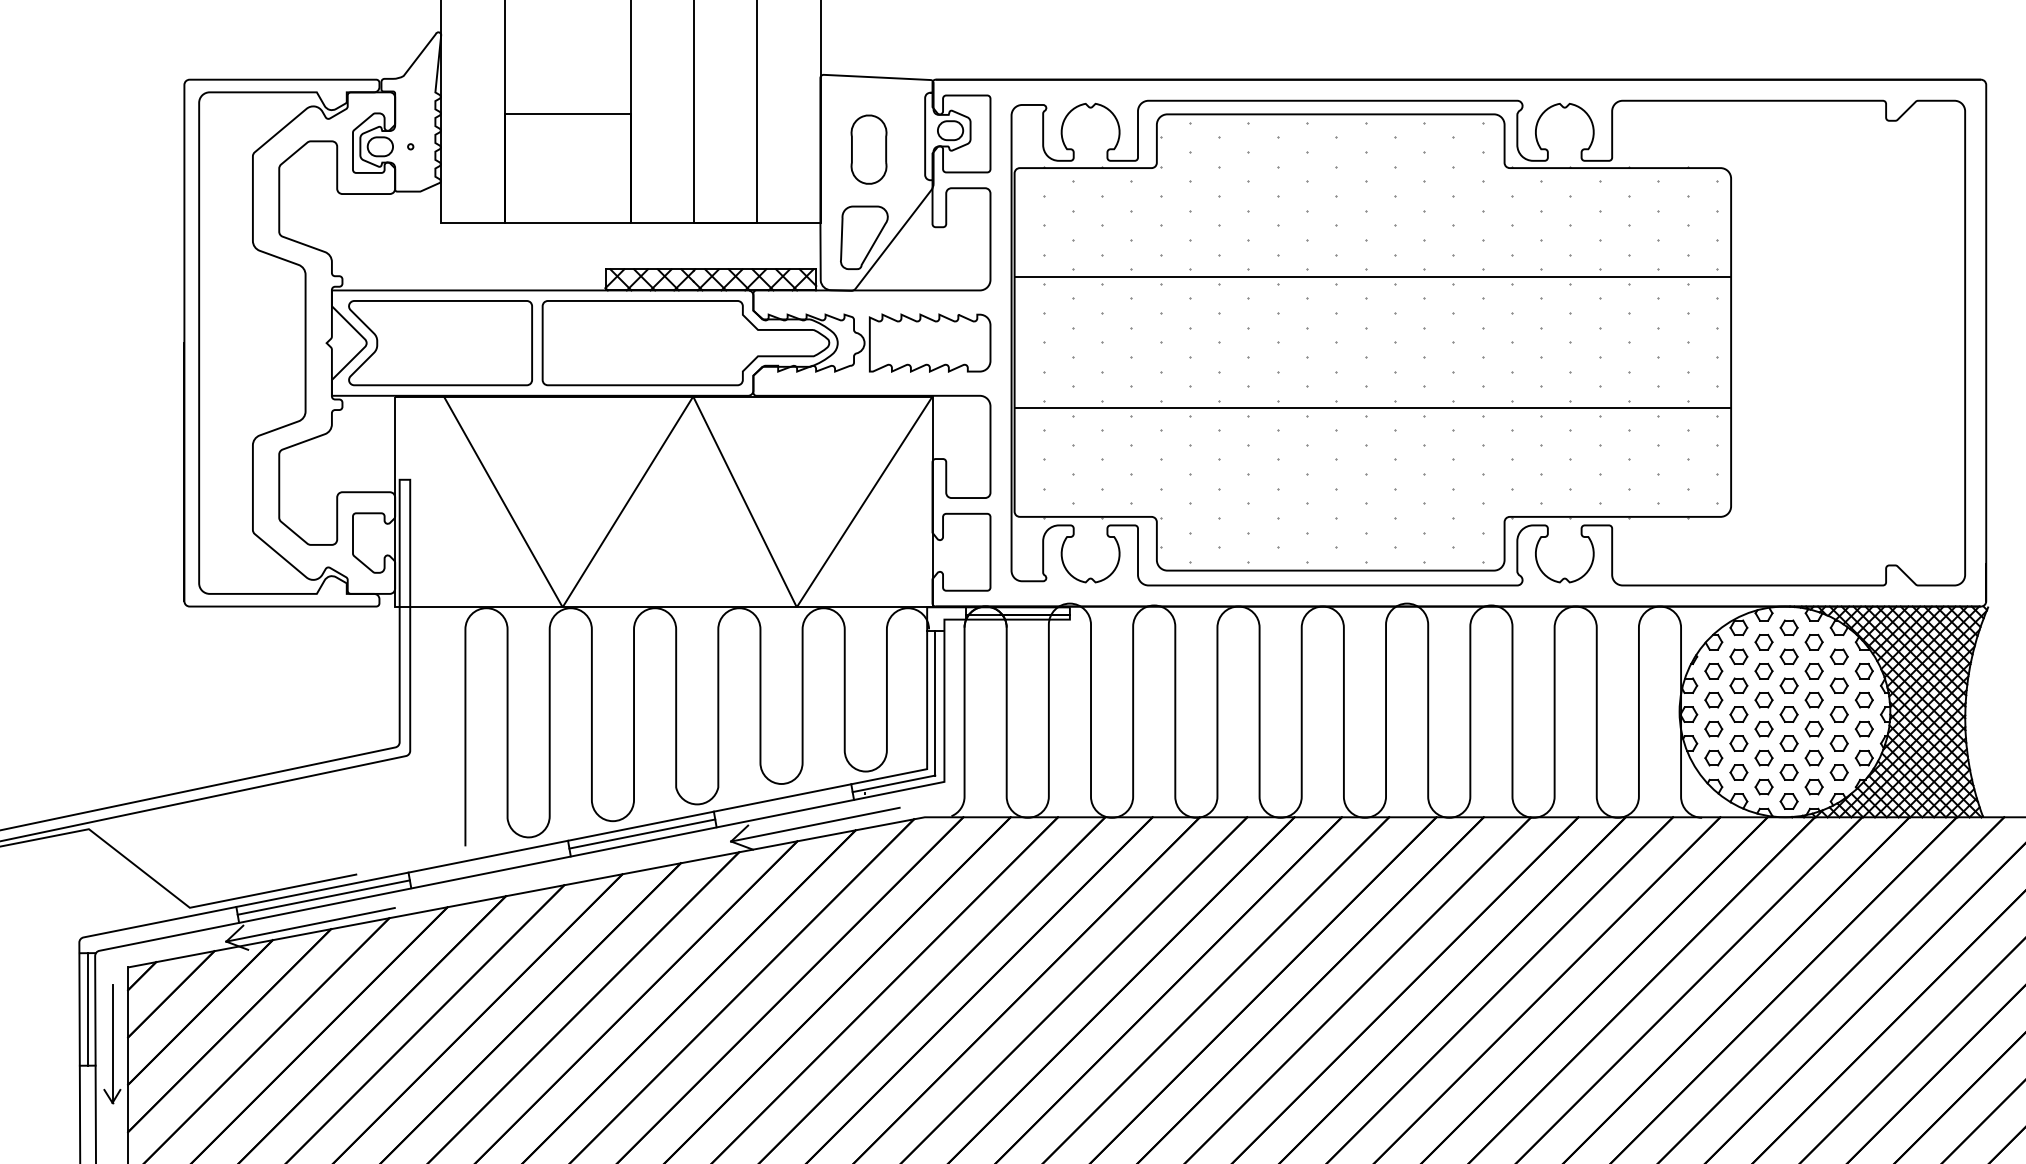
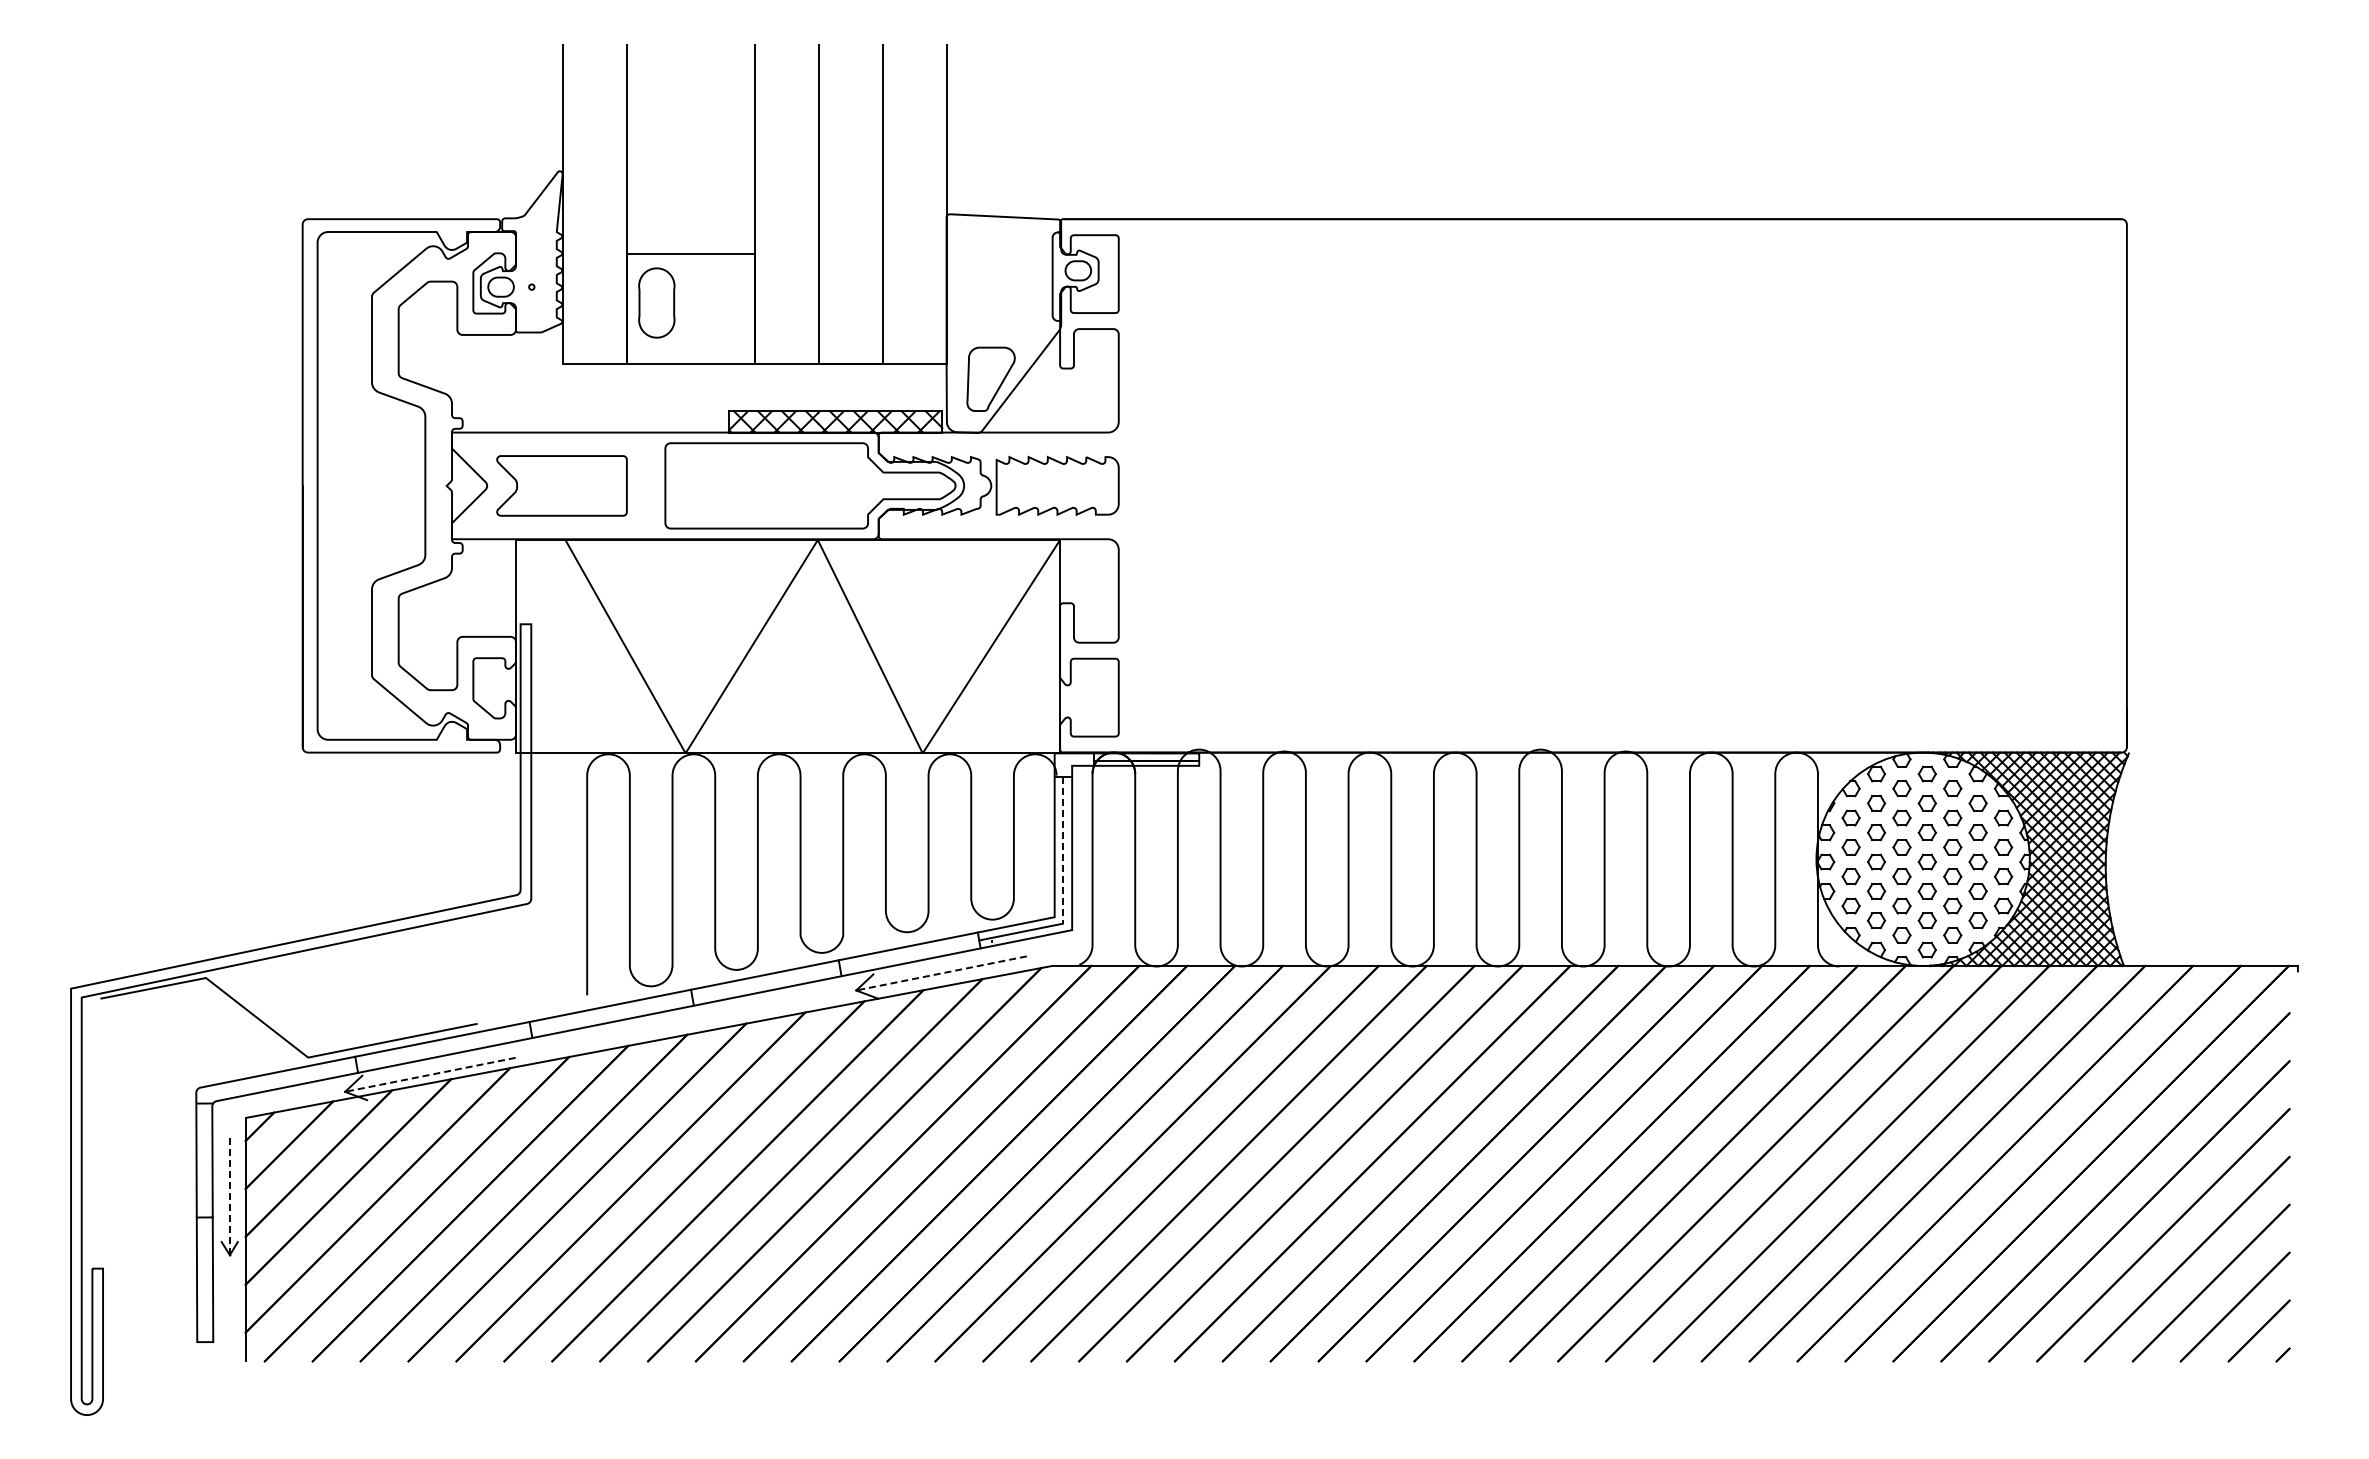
part: (868, 149) -> (656, 302), moved
part: (440, 342) -> (561, 485), size x0.7
part: (1488, 342) -> (1622, 485), removed
line: (934, 703) -> (1062, 850), solid -> dashed
line: (815, 824) -> (941, 973), solid -> dashed
line: (642, 833) -> (766, 982), removed
line: (323, 896) -> (443, 1046), removed
line: (310, 924) -> (430, 1074), solid -> dashed
line: (87, 1009) -> (204, 1160), removed
line: (112, 1043) -> (229, 1195), solid -> dashed

